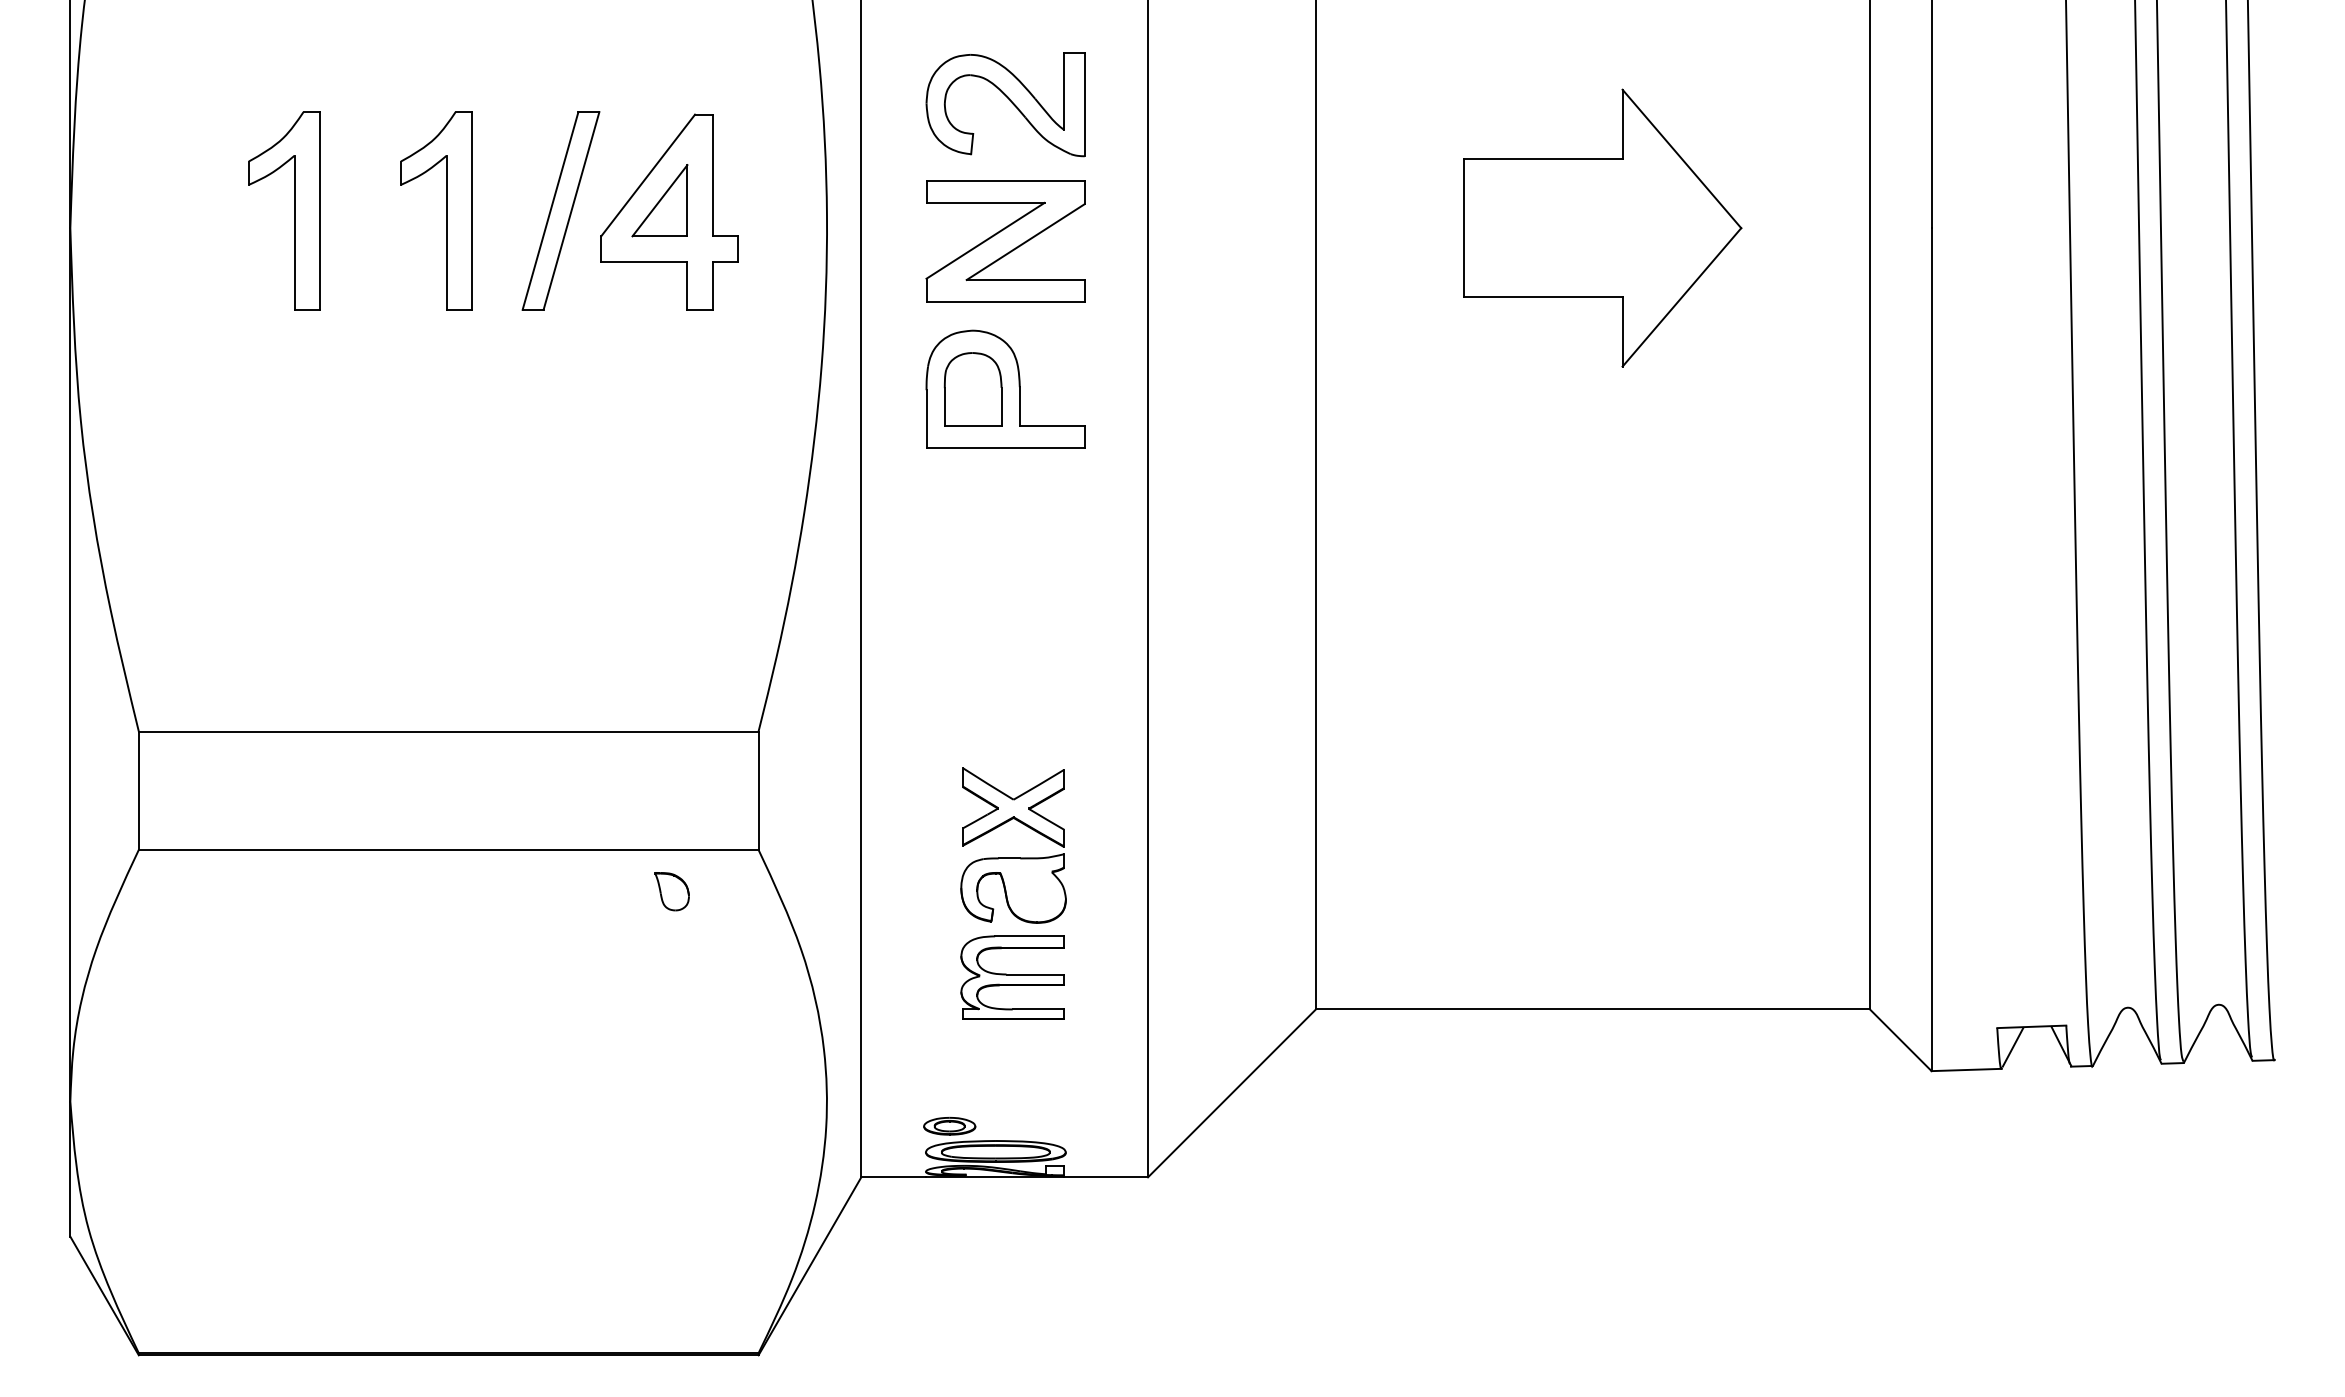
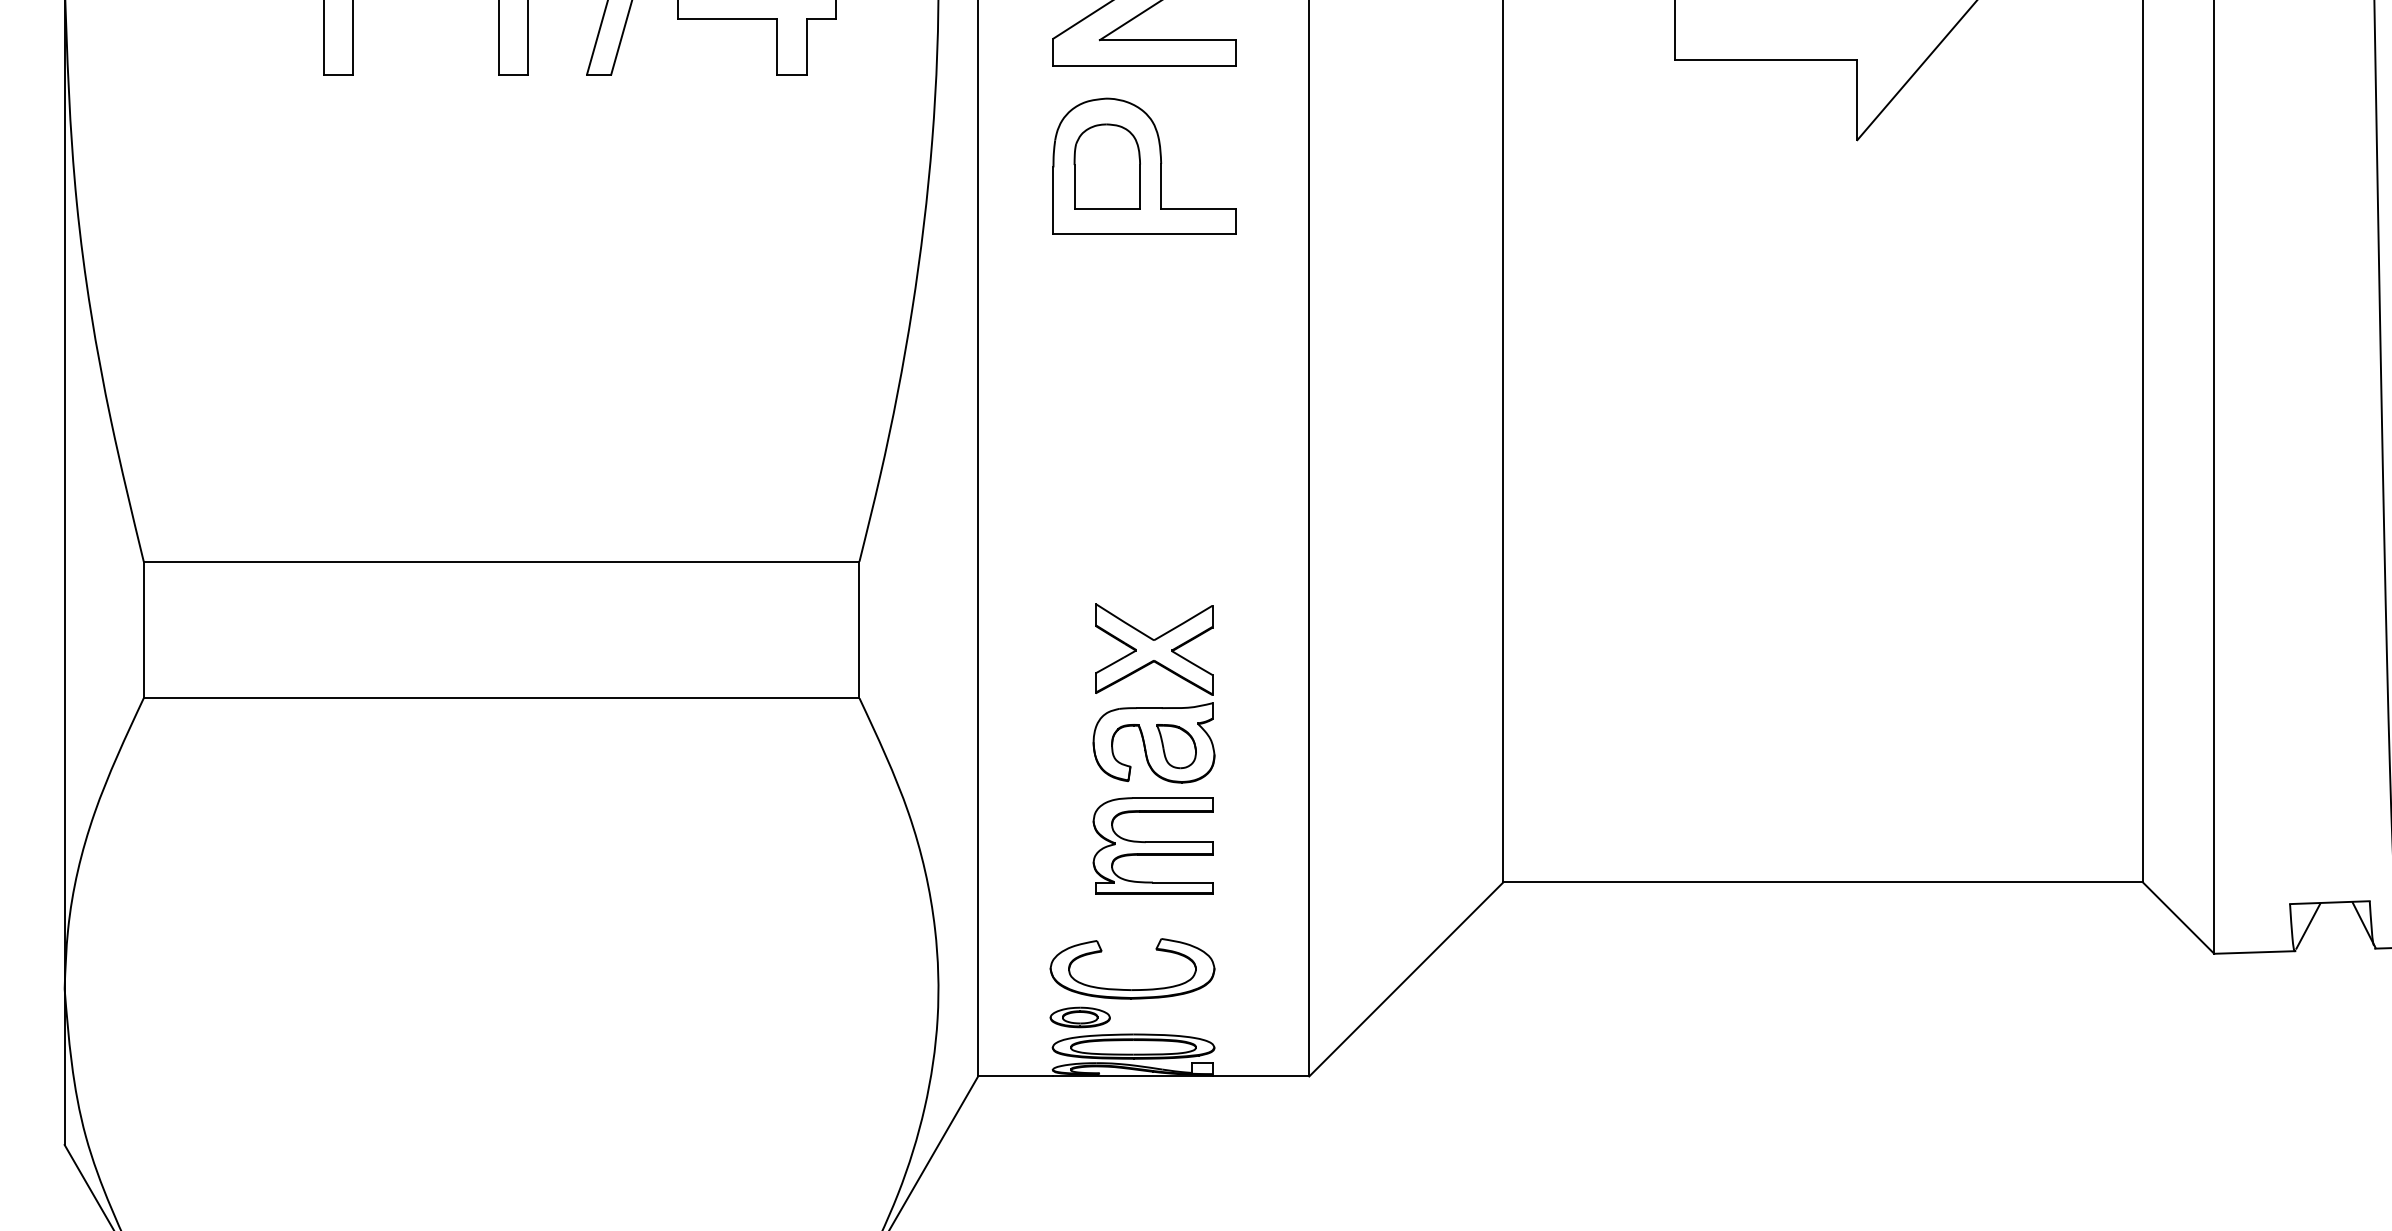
part: (671, 891) -> (1175, 746), moved
part: (994, 1101) -> (1131, 988), added

